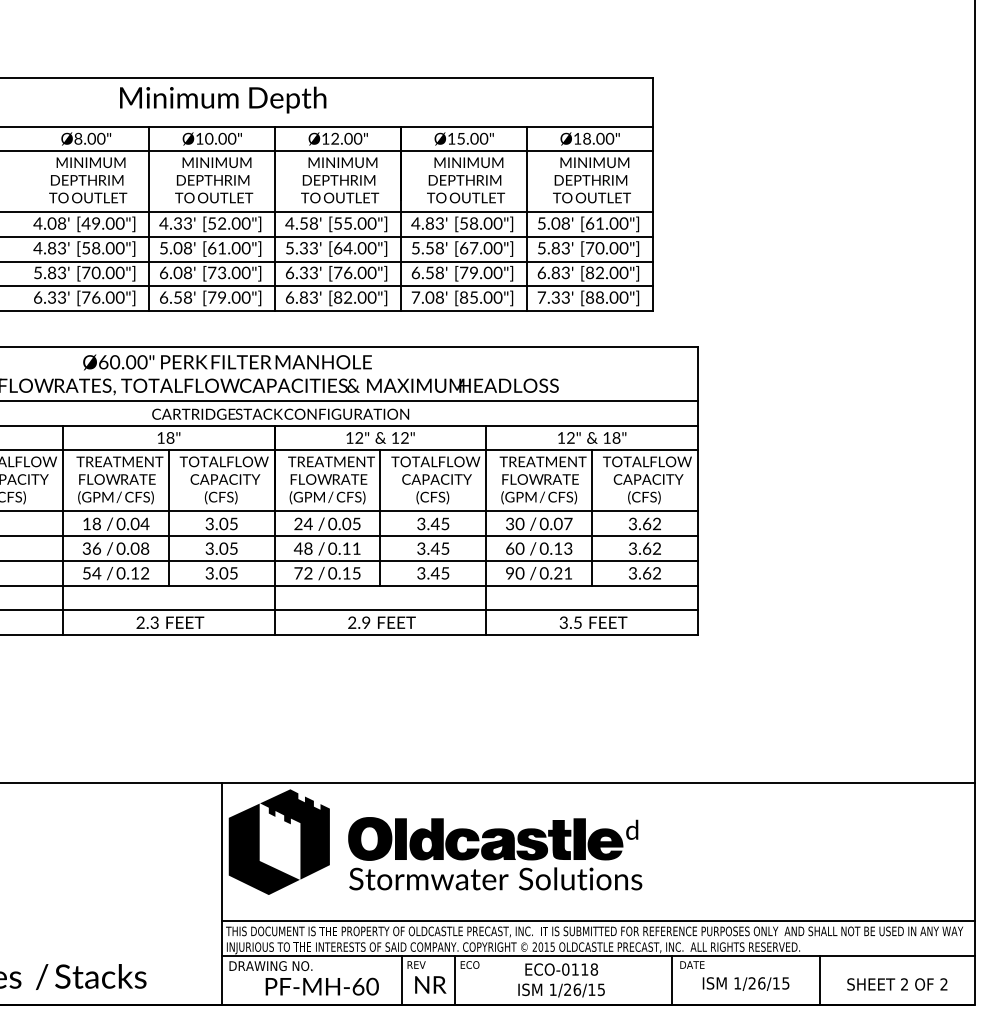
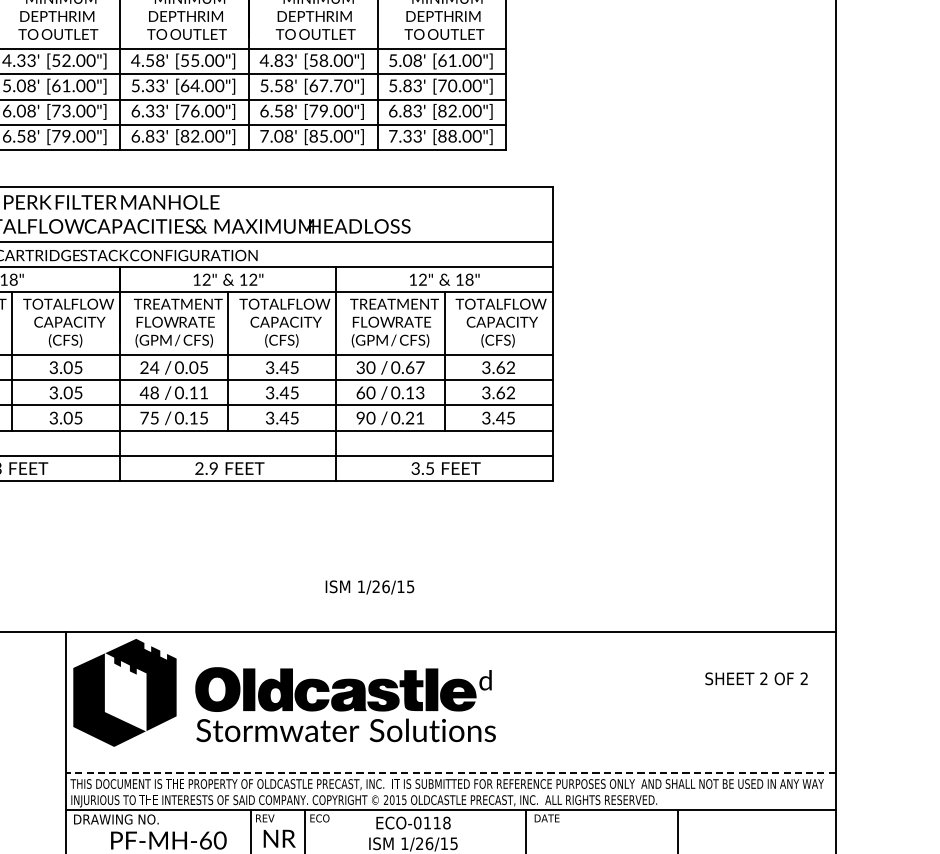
text: (487, 248) -> (337, 86), [67.00"] -> [67.70"]
text: (557, 523) -> (409, 367), 0.07 -> 0.67
text: (308, 573) -> (154, 418), 72 -> 75
text: (651, 573) -> (505, 418), 3.62 -> 3.45
line: (597, 921) -> (450, 773), solid -> dashed
text: (745, 983) -> (369, 586), moved
text: (897, 984) -> (756, 678), moved

